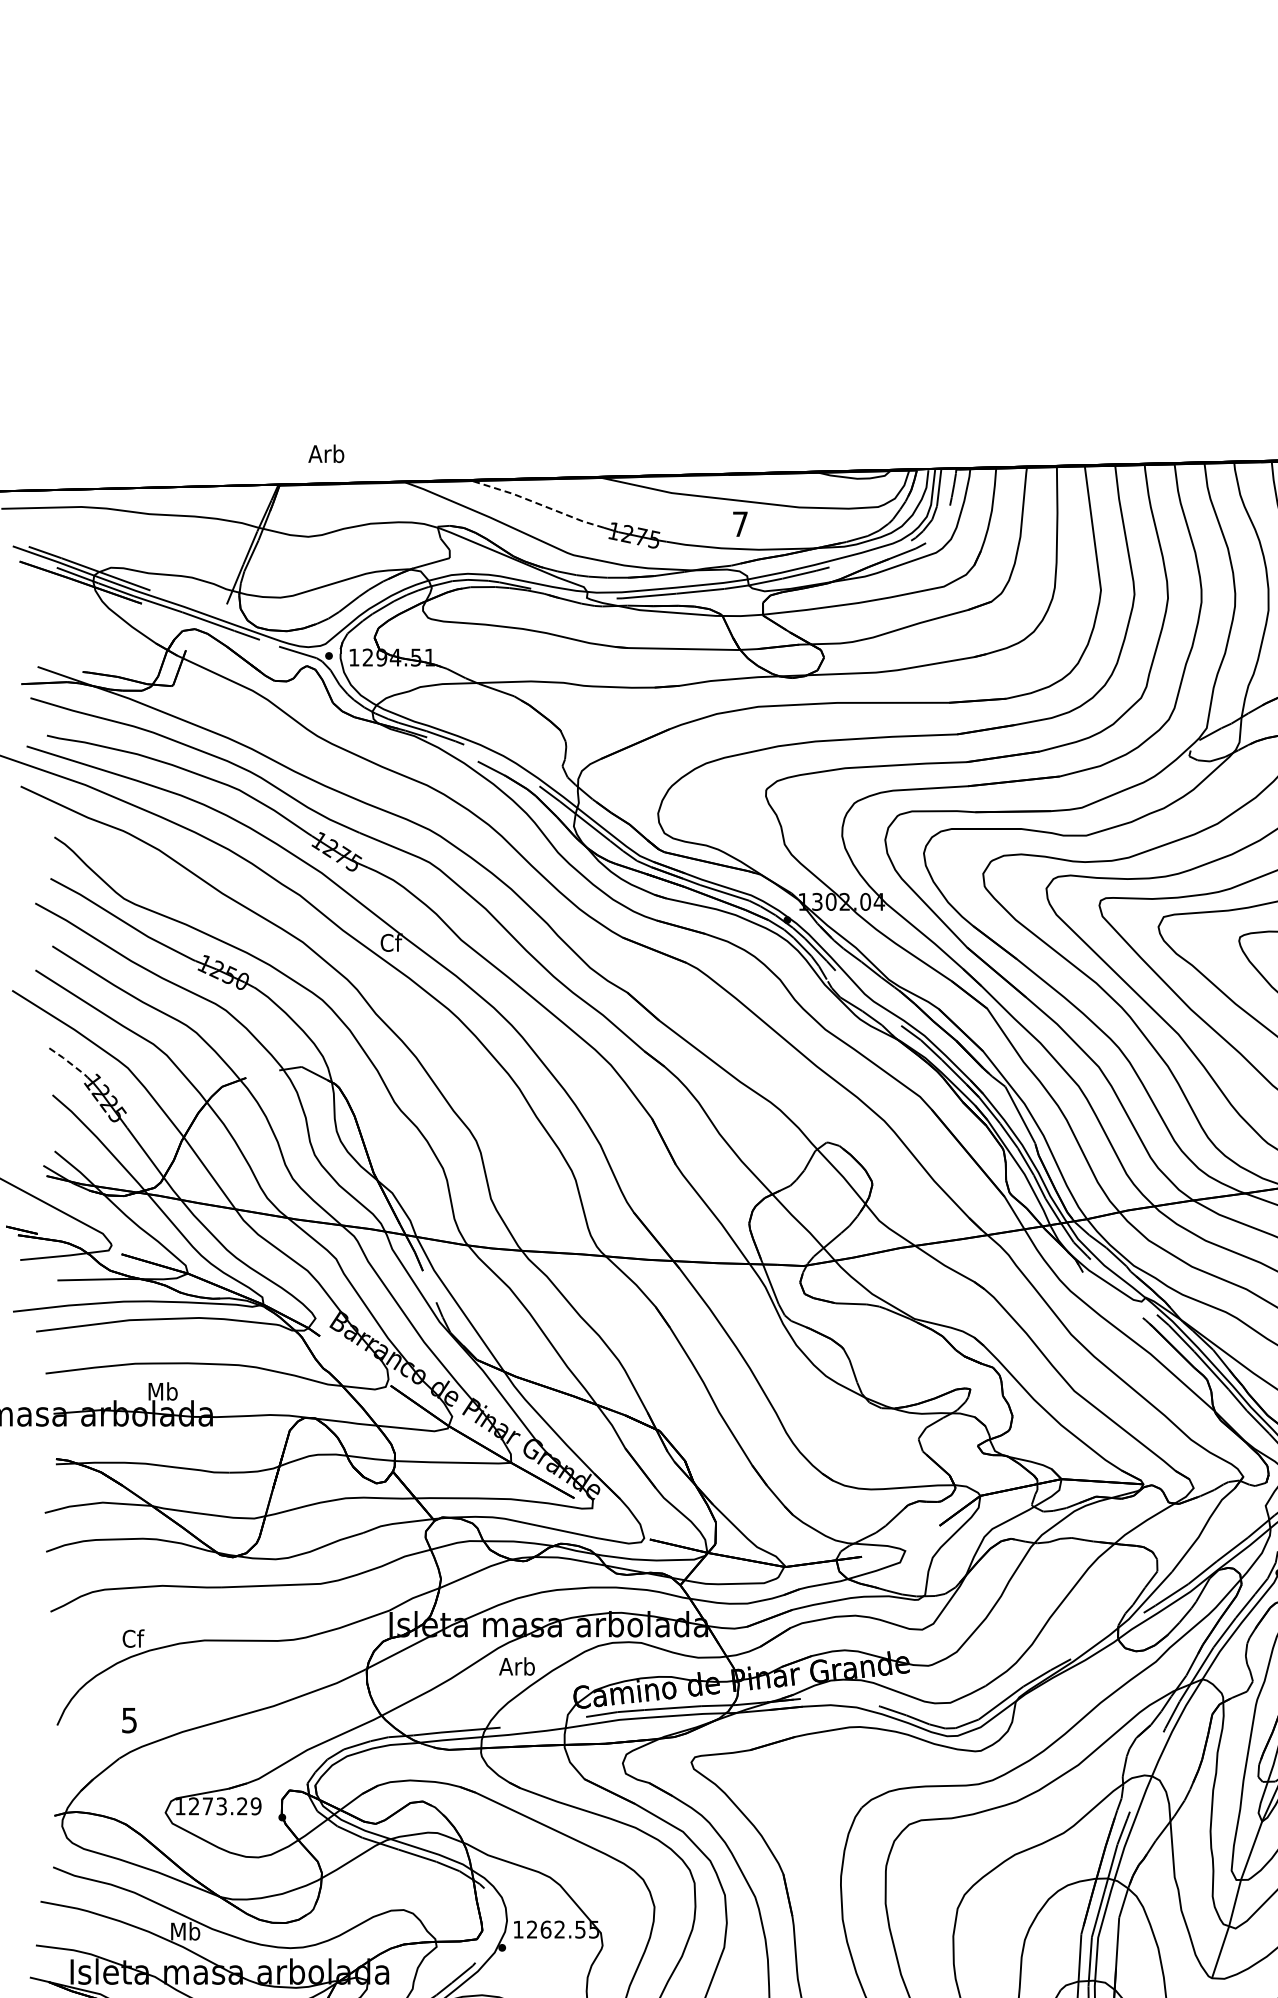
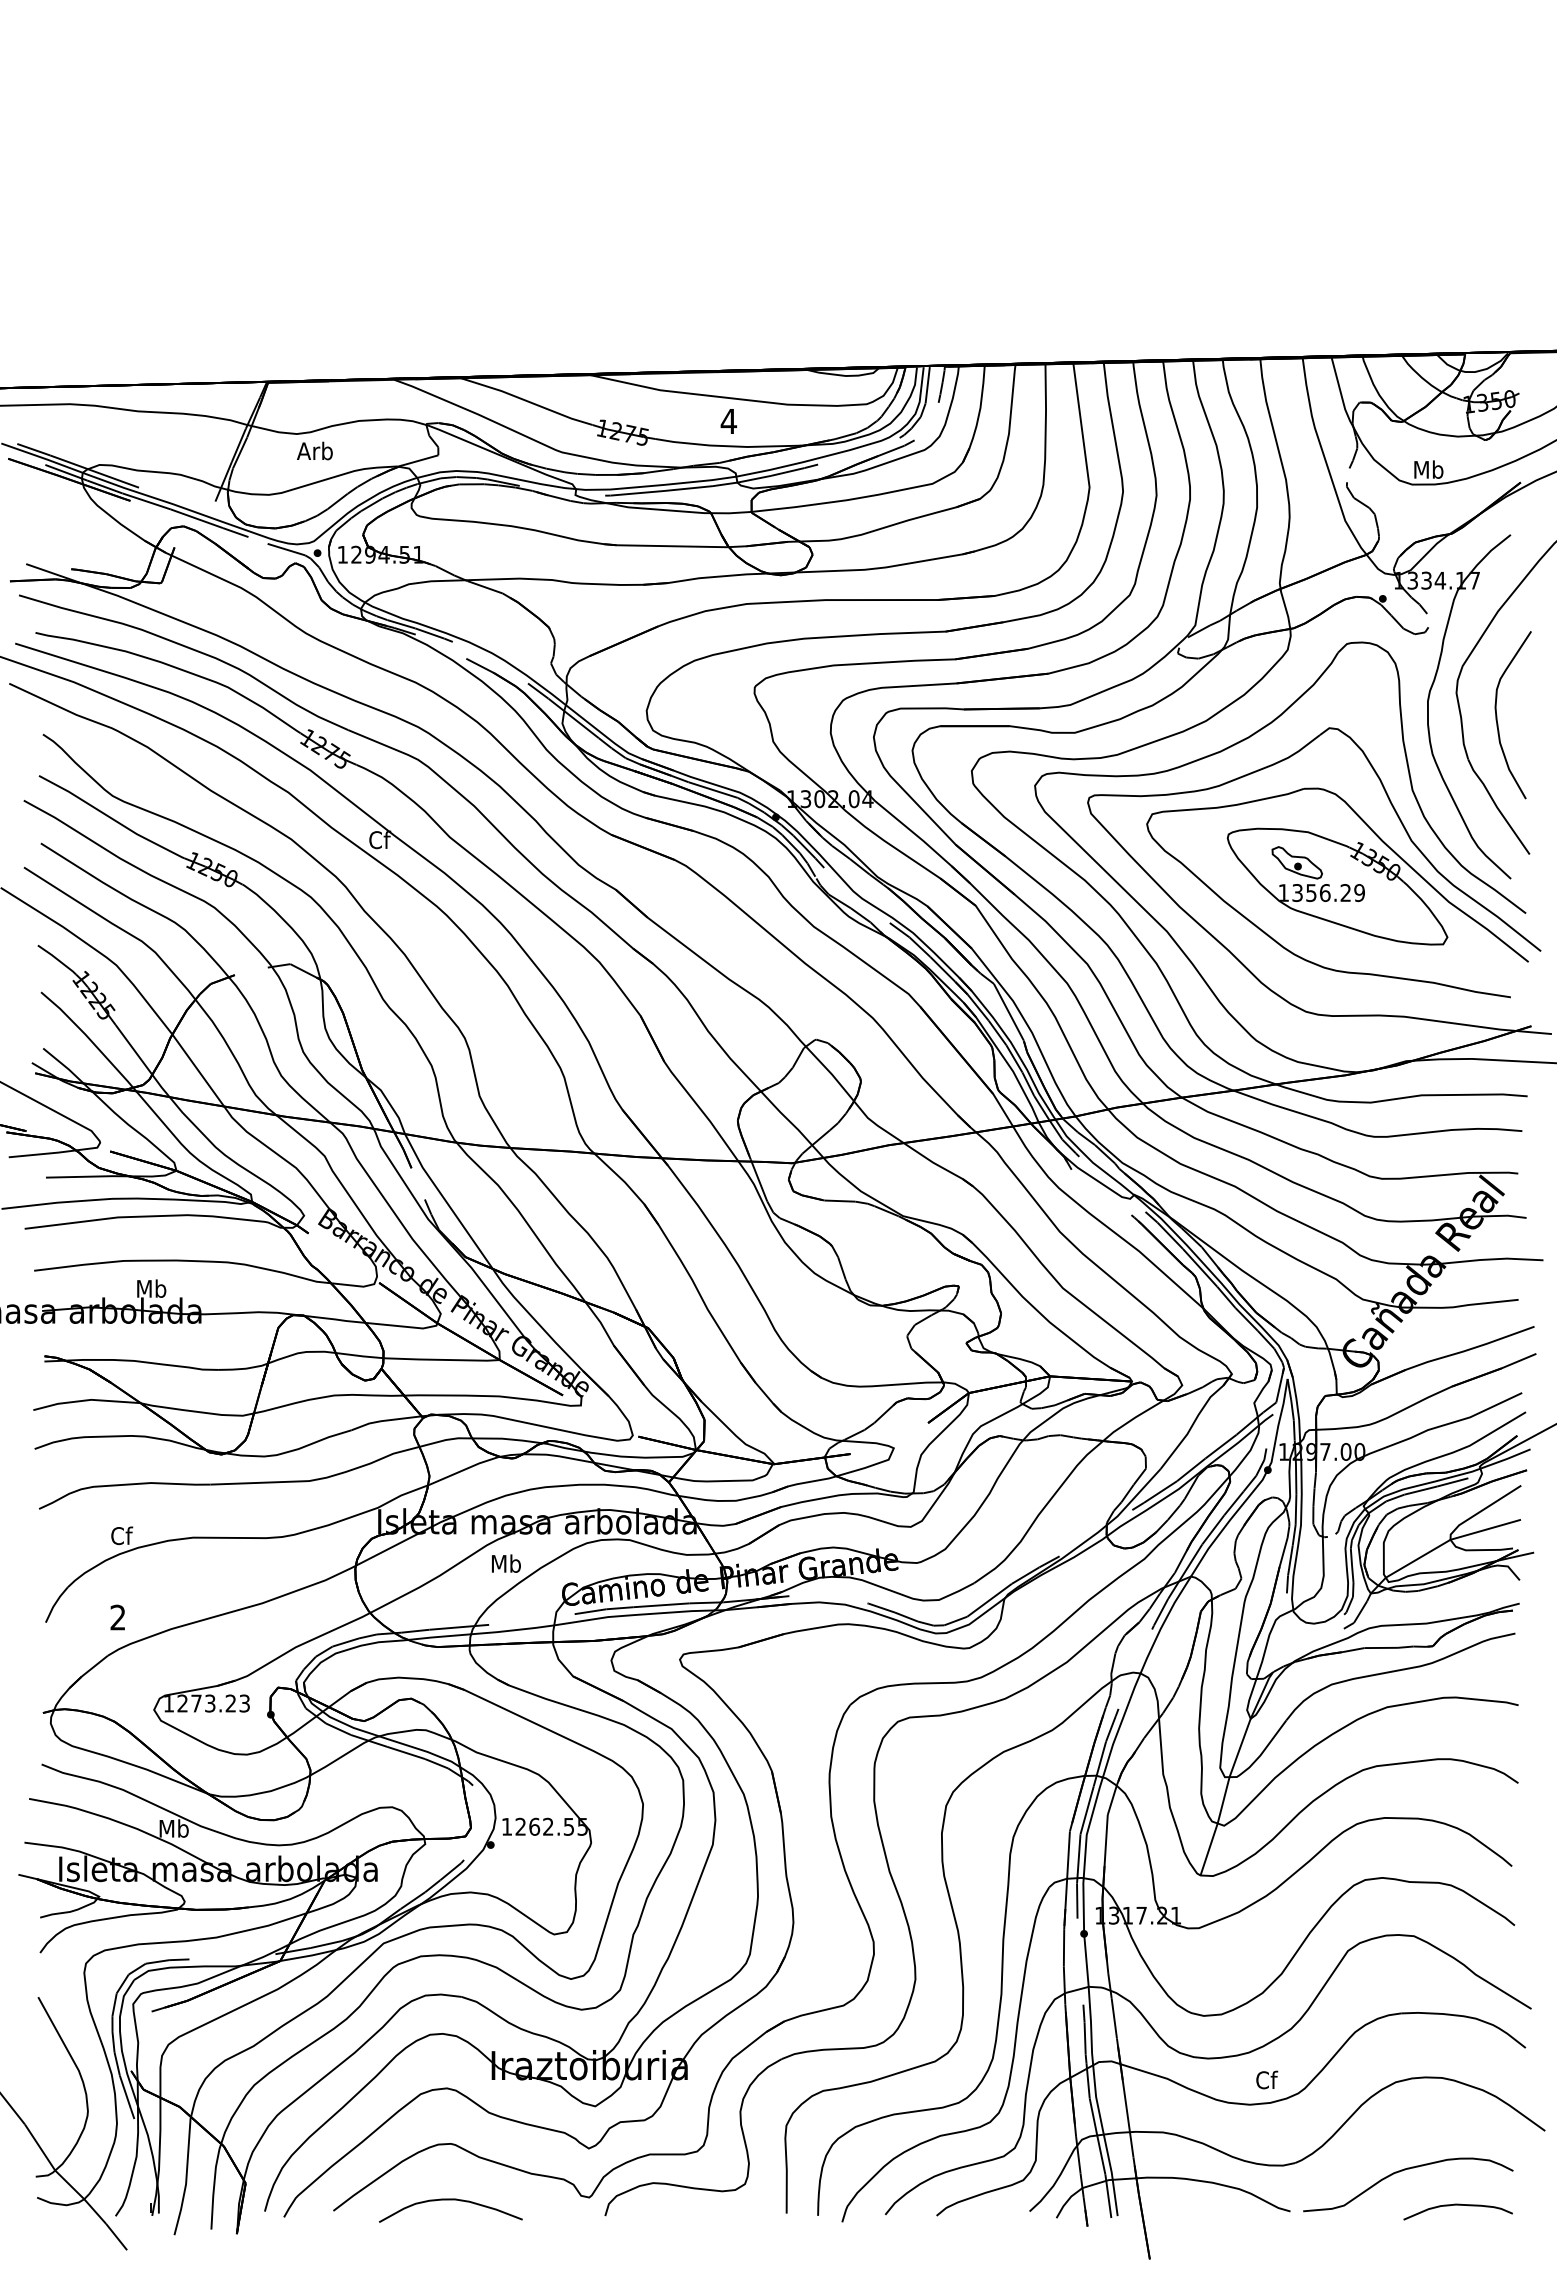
text: (325, 453) -> (314, 450), moved
line: (537, 503) -> (526, 400), dashed -> solid
text: (739, 524) -> (728, 421), 7 -> 4
line: (69, 1062) -> (58, 959), dashed -> solid
text: (516, 1666) -> (505, 1563), Arb -> Mb
text: (128, 1720) -> (117, 1617), 5 -> 2
text: (255, 1806) -> (244, 1703), 1273.29 -> 1273.23

